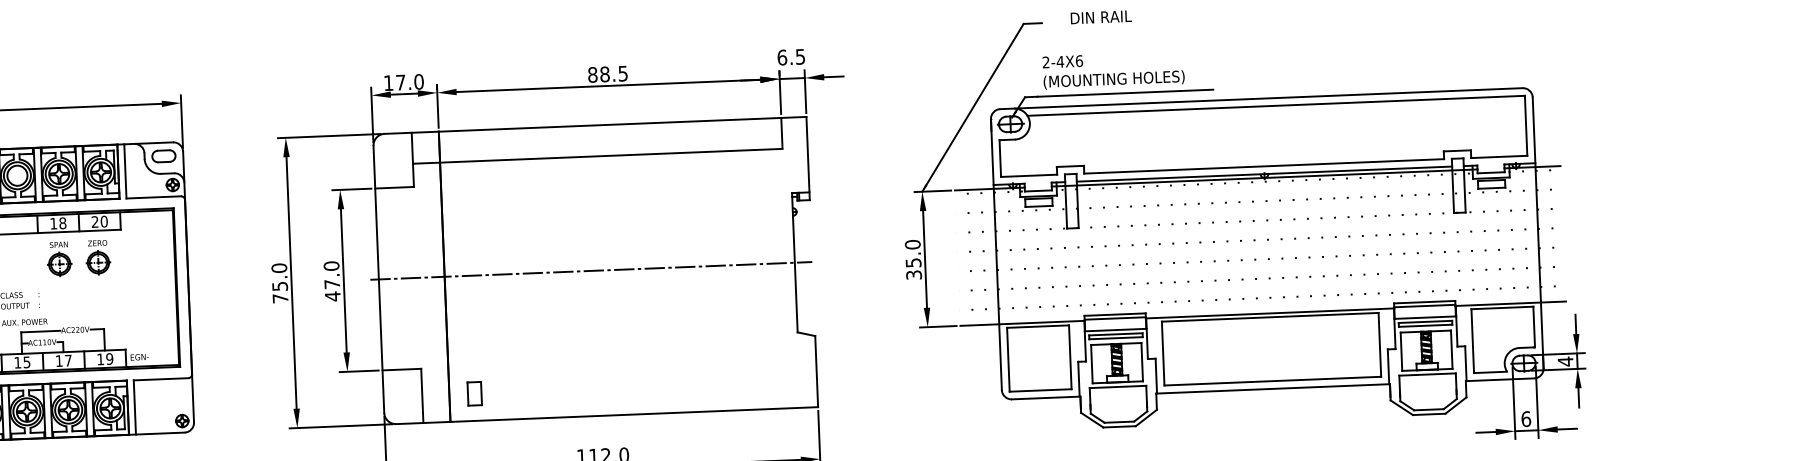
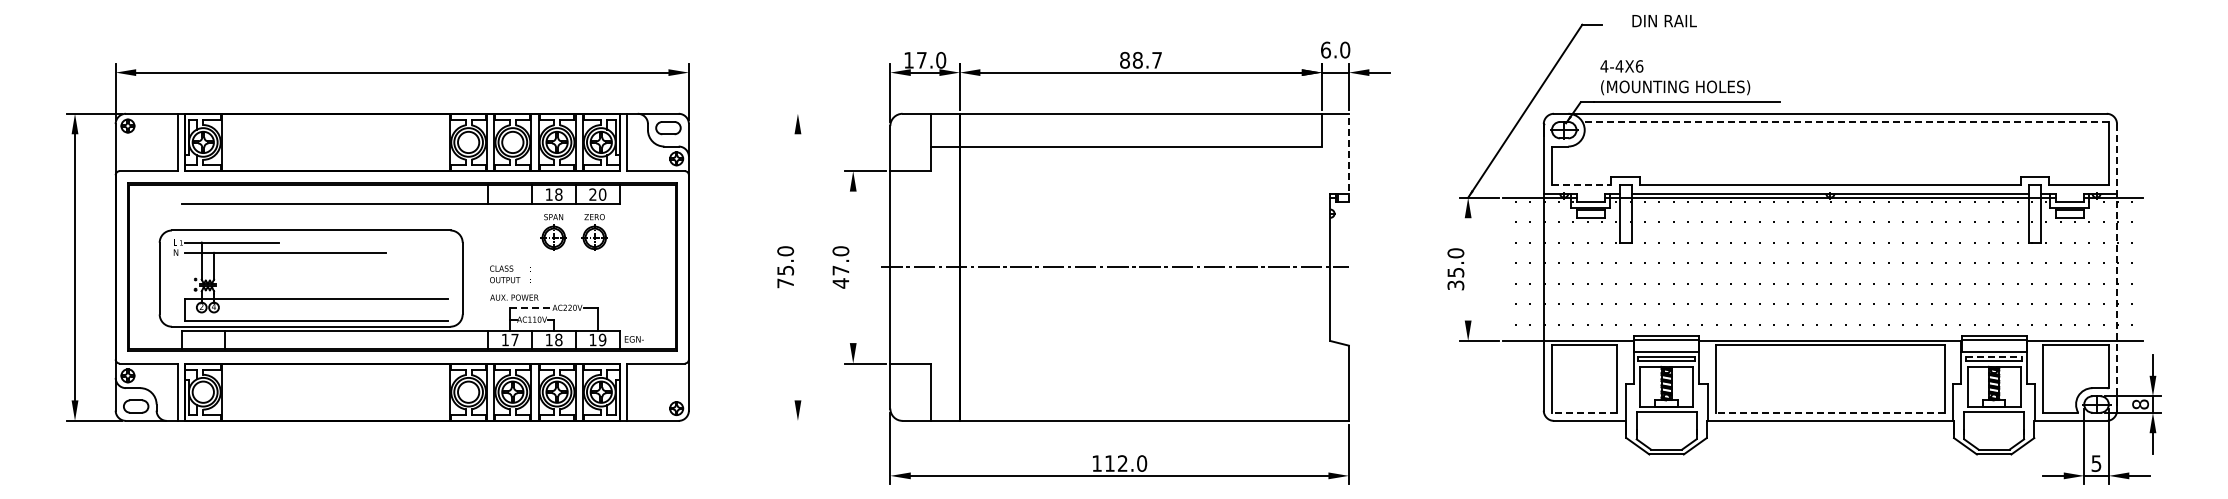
text: (800, 56) -> (1345, 49), 6.5 -> 6.0
text: (1046, 62) -> (1604, 66), 2-4X6 -> 4-4X6
text: (622, 73) -> (1156, 60), 88.5 -> 88.7
line: (1276, 105) -> (1845, 121), solid -> dashed
line: (328, 135) -> (843, 113), removed
line: (807, 158) -> (1348, 157), solid -> dashed
line: (1028, 175) -> (1581, 185), solid -> dashed
line: (1538, 233) -> (2117, 267), solid -> dashed
line: (925, 259) -> (1468, 269), removed
line: (344, 280) -> (853, 267), removed
line: (291, 283) -> (797, 267), removed
line: (1425, 321) -> (1994, 356), solid -> dashed
line: (40, 332) -> (530, 308), solid -> dashed
text: (68, 360) -> (558, 339), 17 -> 18
text: (1565, 361) -> (2140, 404), 4 -> 8
text: (26, 362) -> (514, 340), 15 -> 17
line: (1272, 380) -> (1830, 412), solid -> dashed
line: (1040, 390) -> (1584, 412), solid -> dashed
part: (474, 394) -> (986, 392), removed
text: (1526, 419) -> (2096, 463), 6 -> 5
line: (340, 425) -> (843, 420), removed

